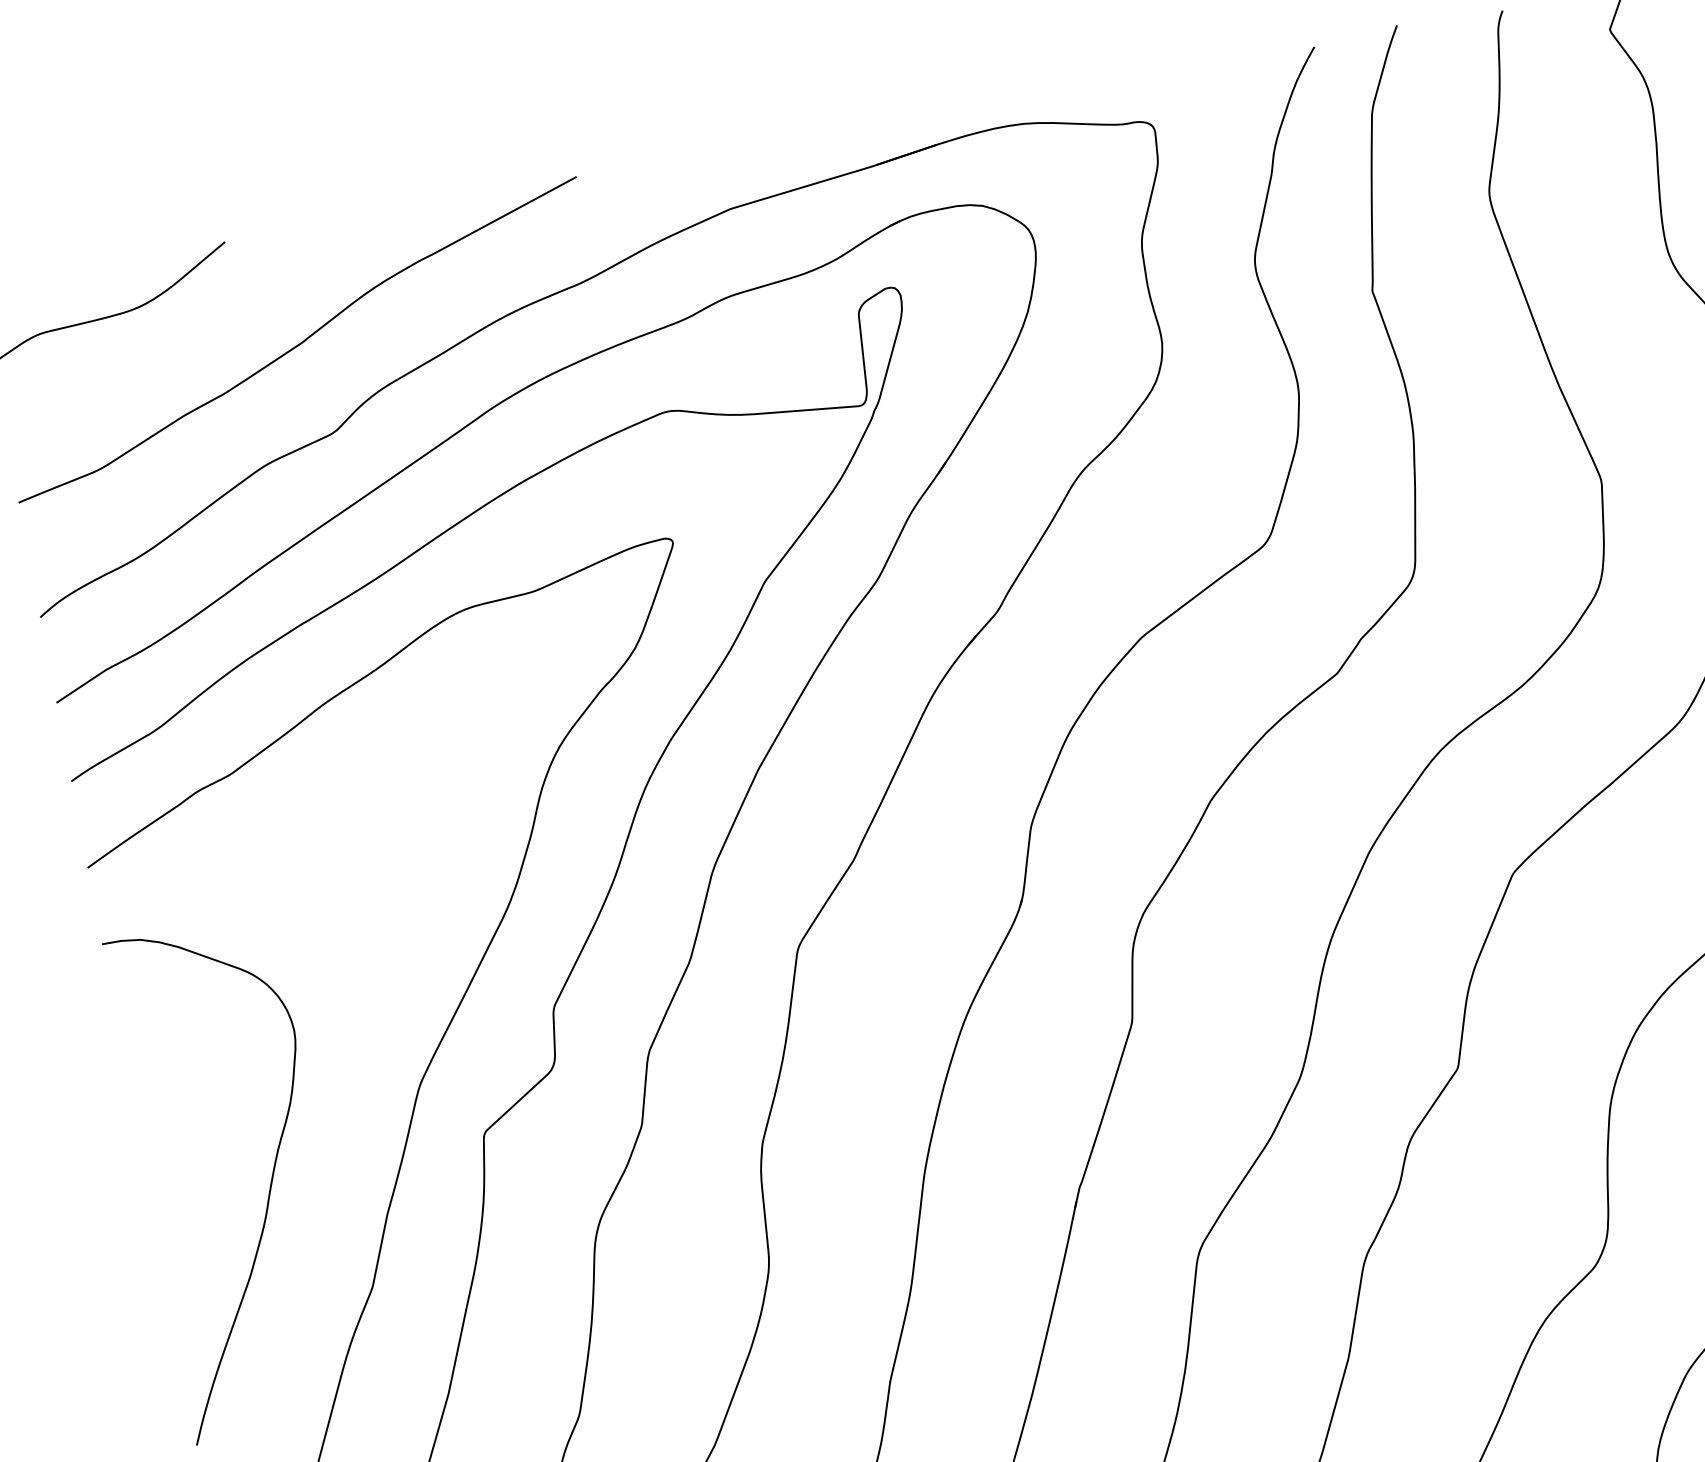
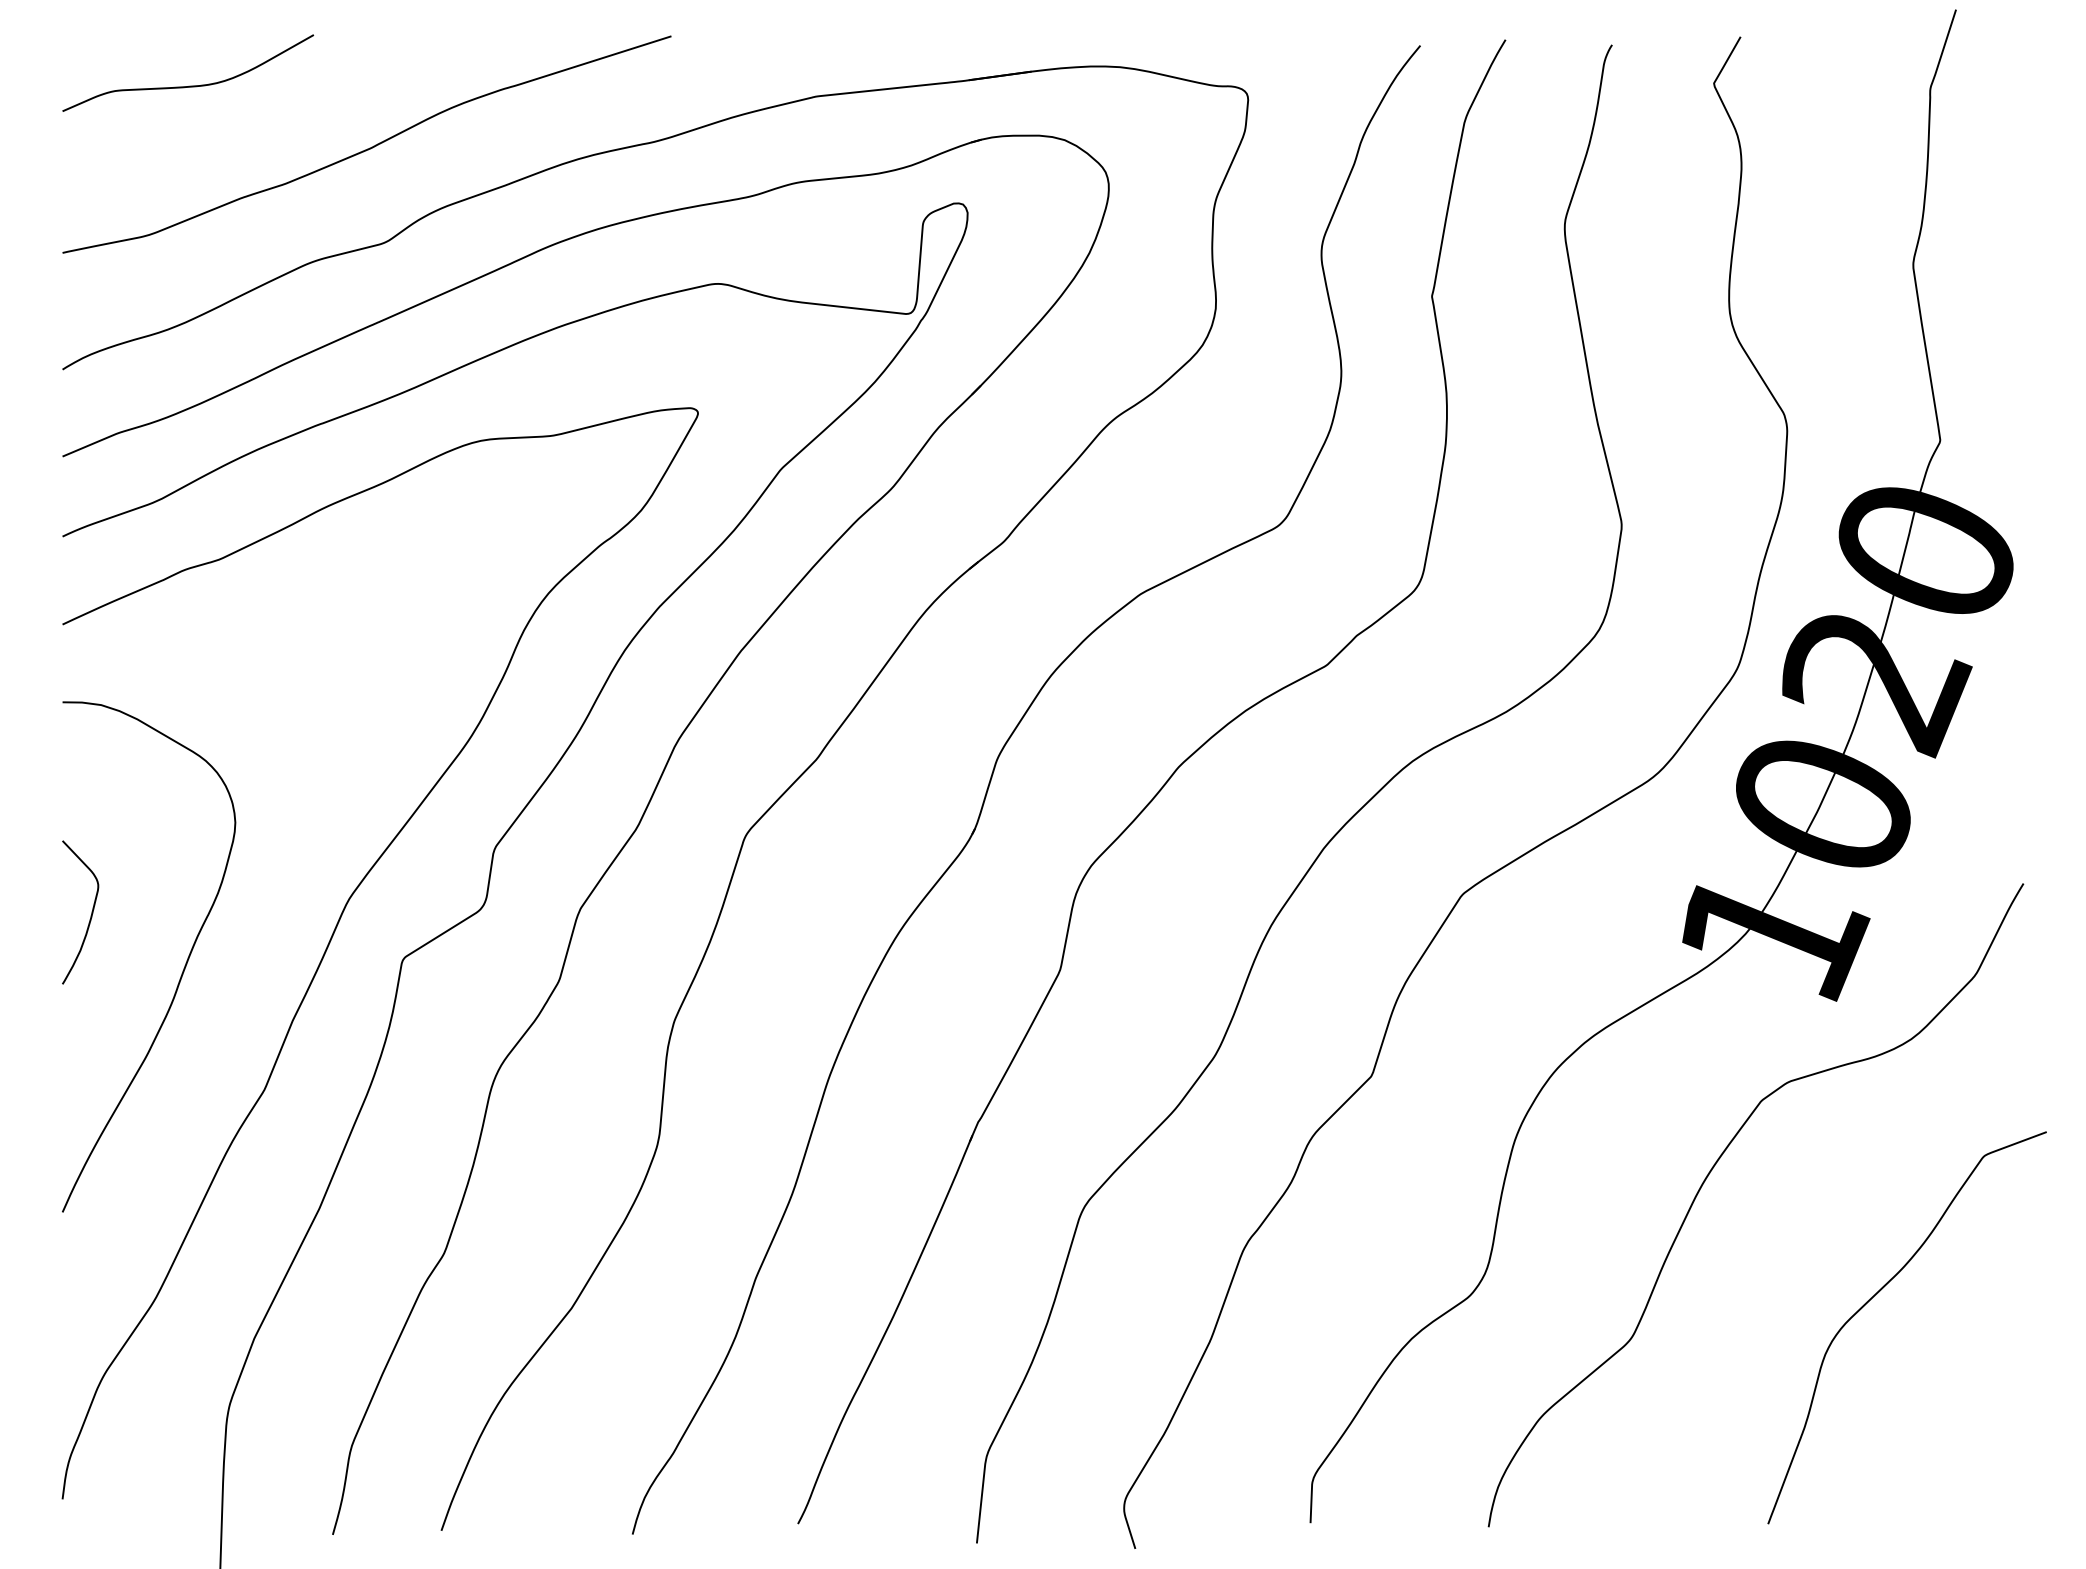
curve: (169, 1148) -> (90, 915), added

